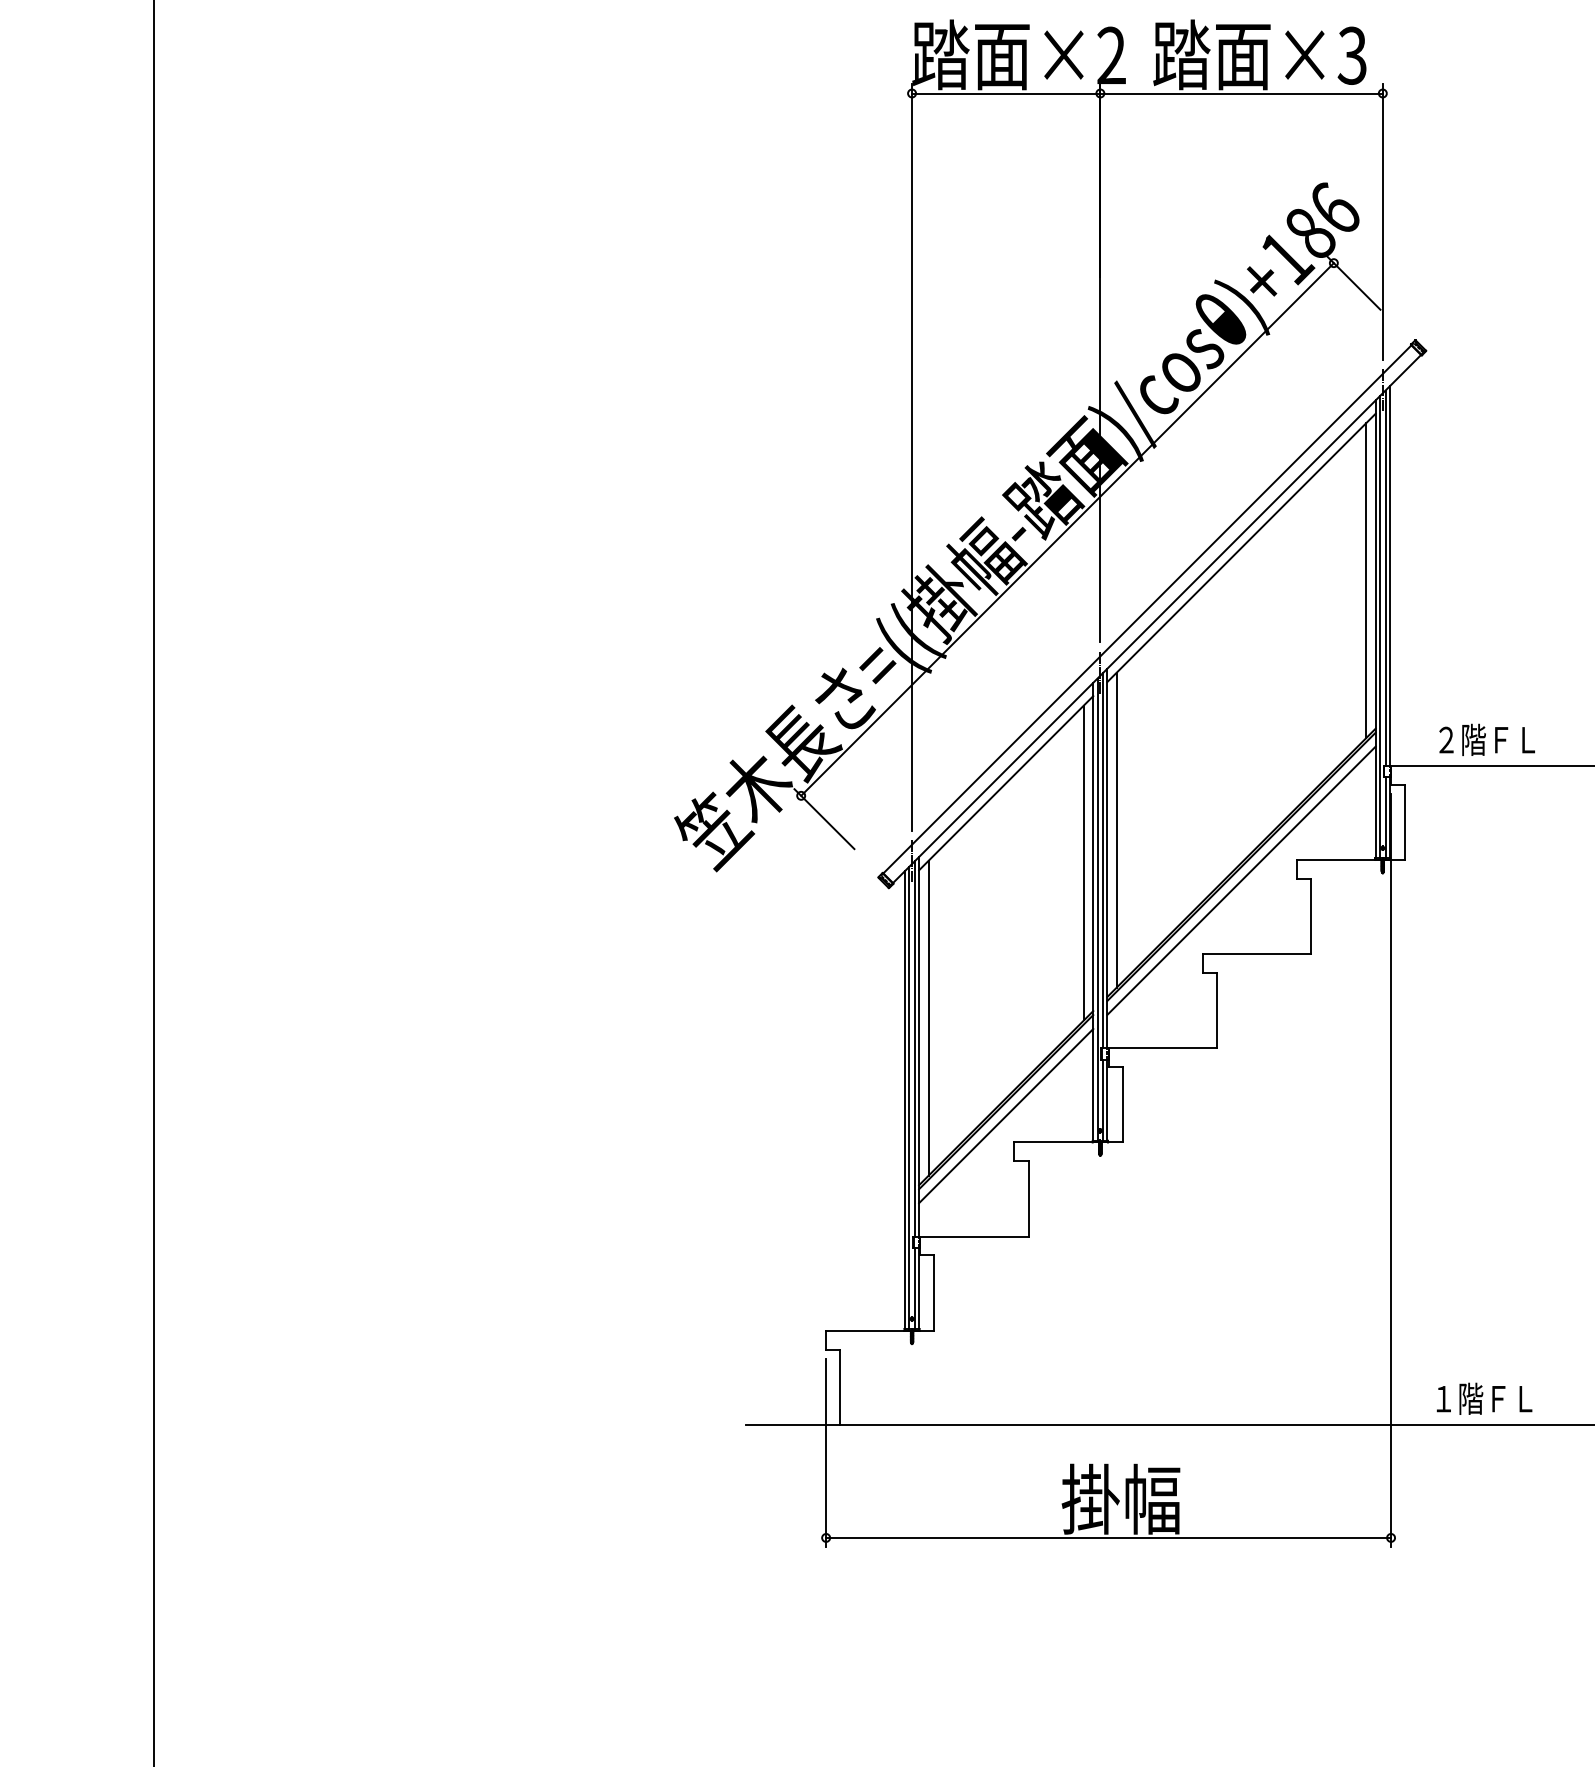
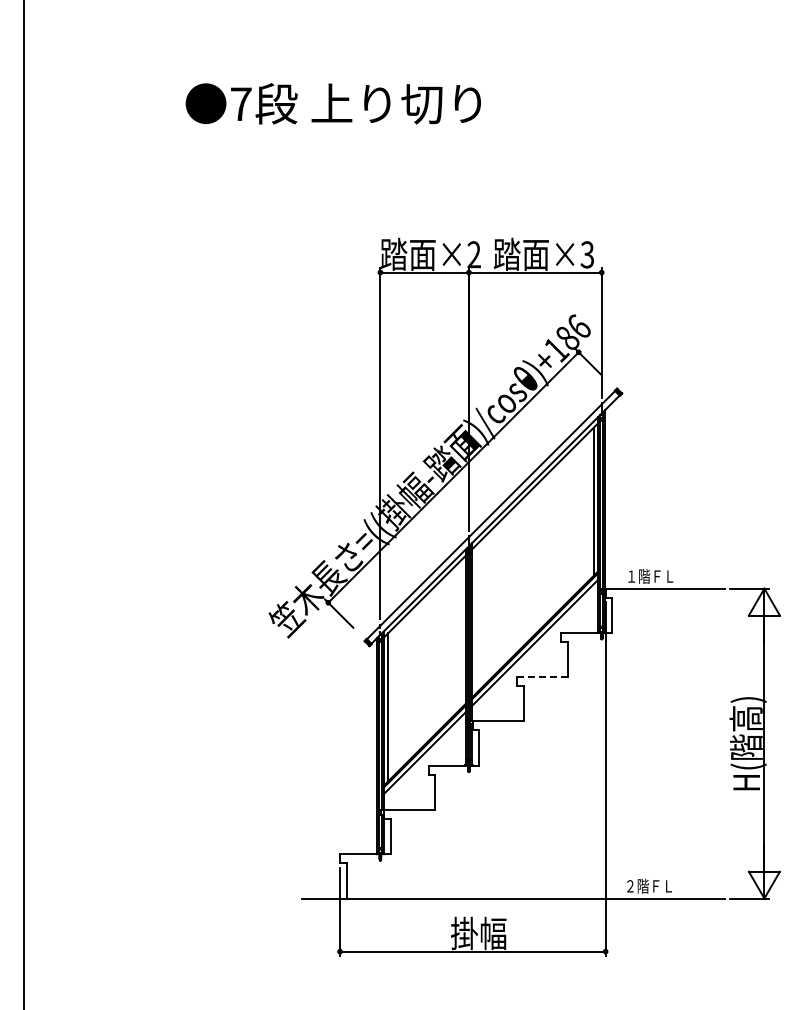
text: (1446, 737) -> (631, 575), ２階ＦＬ -> １階ＦＬ
line: (1116, 829) -> (476, 618), removed
line: (1084, 863) -> (461, 634), removed
line: (1256, 954) -> (542, 677), solid -> dashed
text: (1443, 1397) -> (630, 885), １階ＦＬ -> ２階ＦＬ

